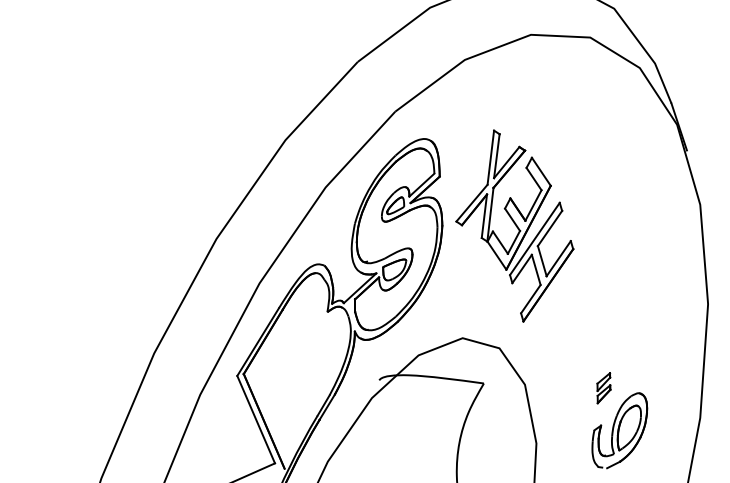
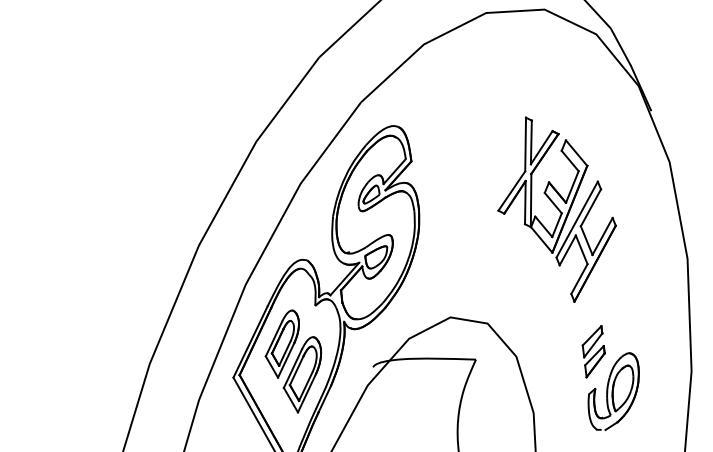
part: (514, 225) -> (555, 208), moved
part: (300, 365) -> (294, 360), added
part: (603, 388) -> (593, 352), size x1.67

